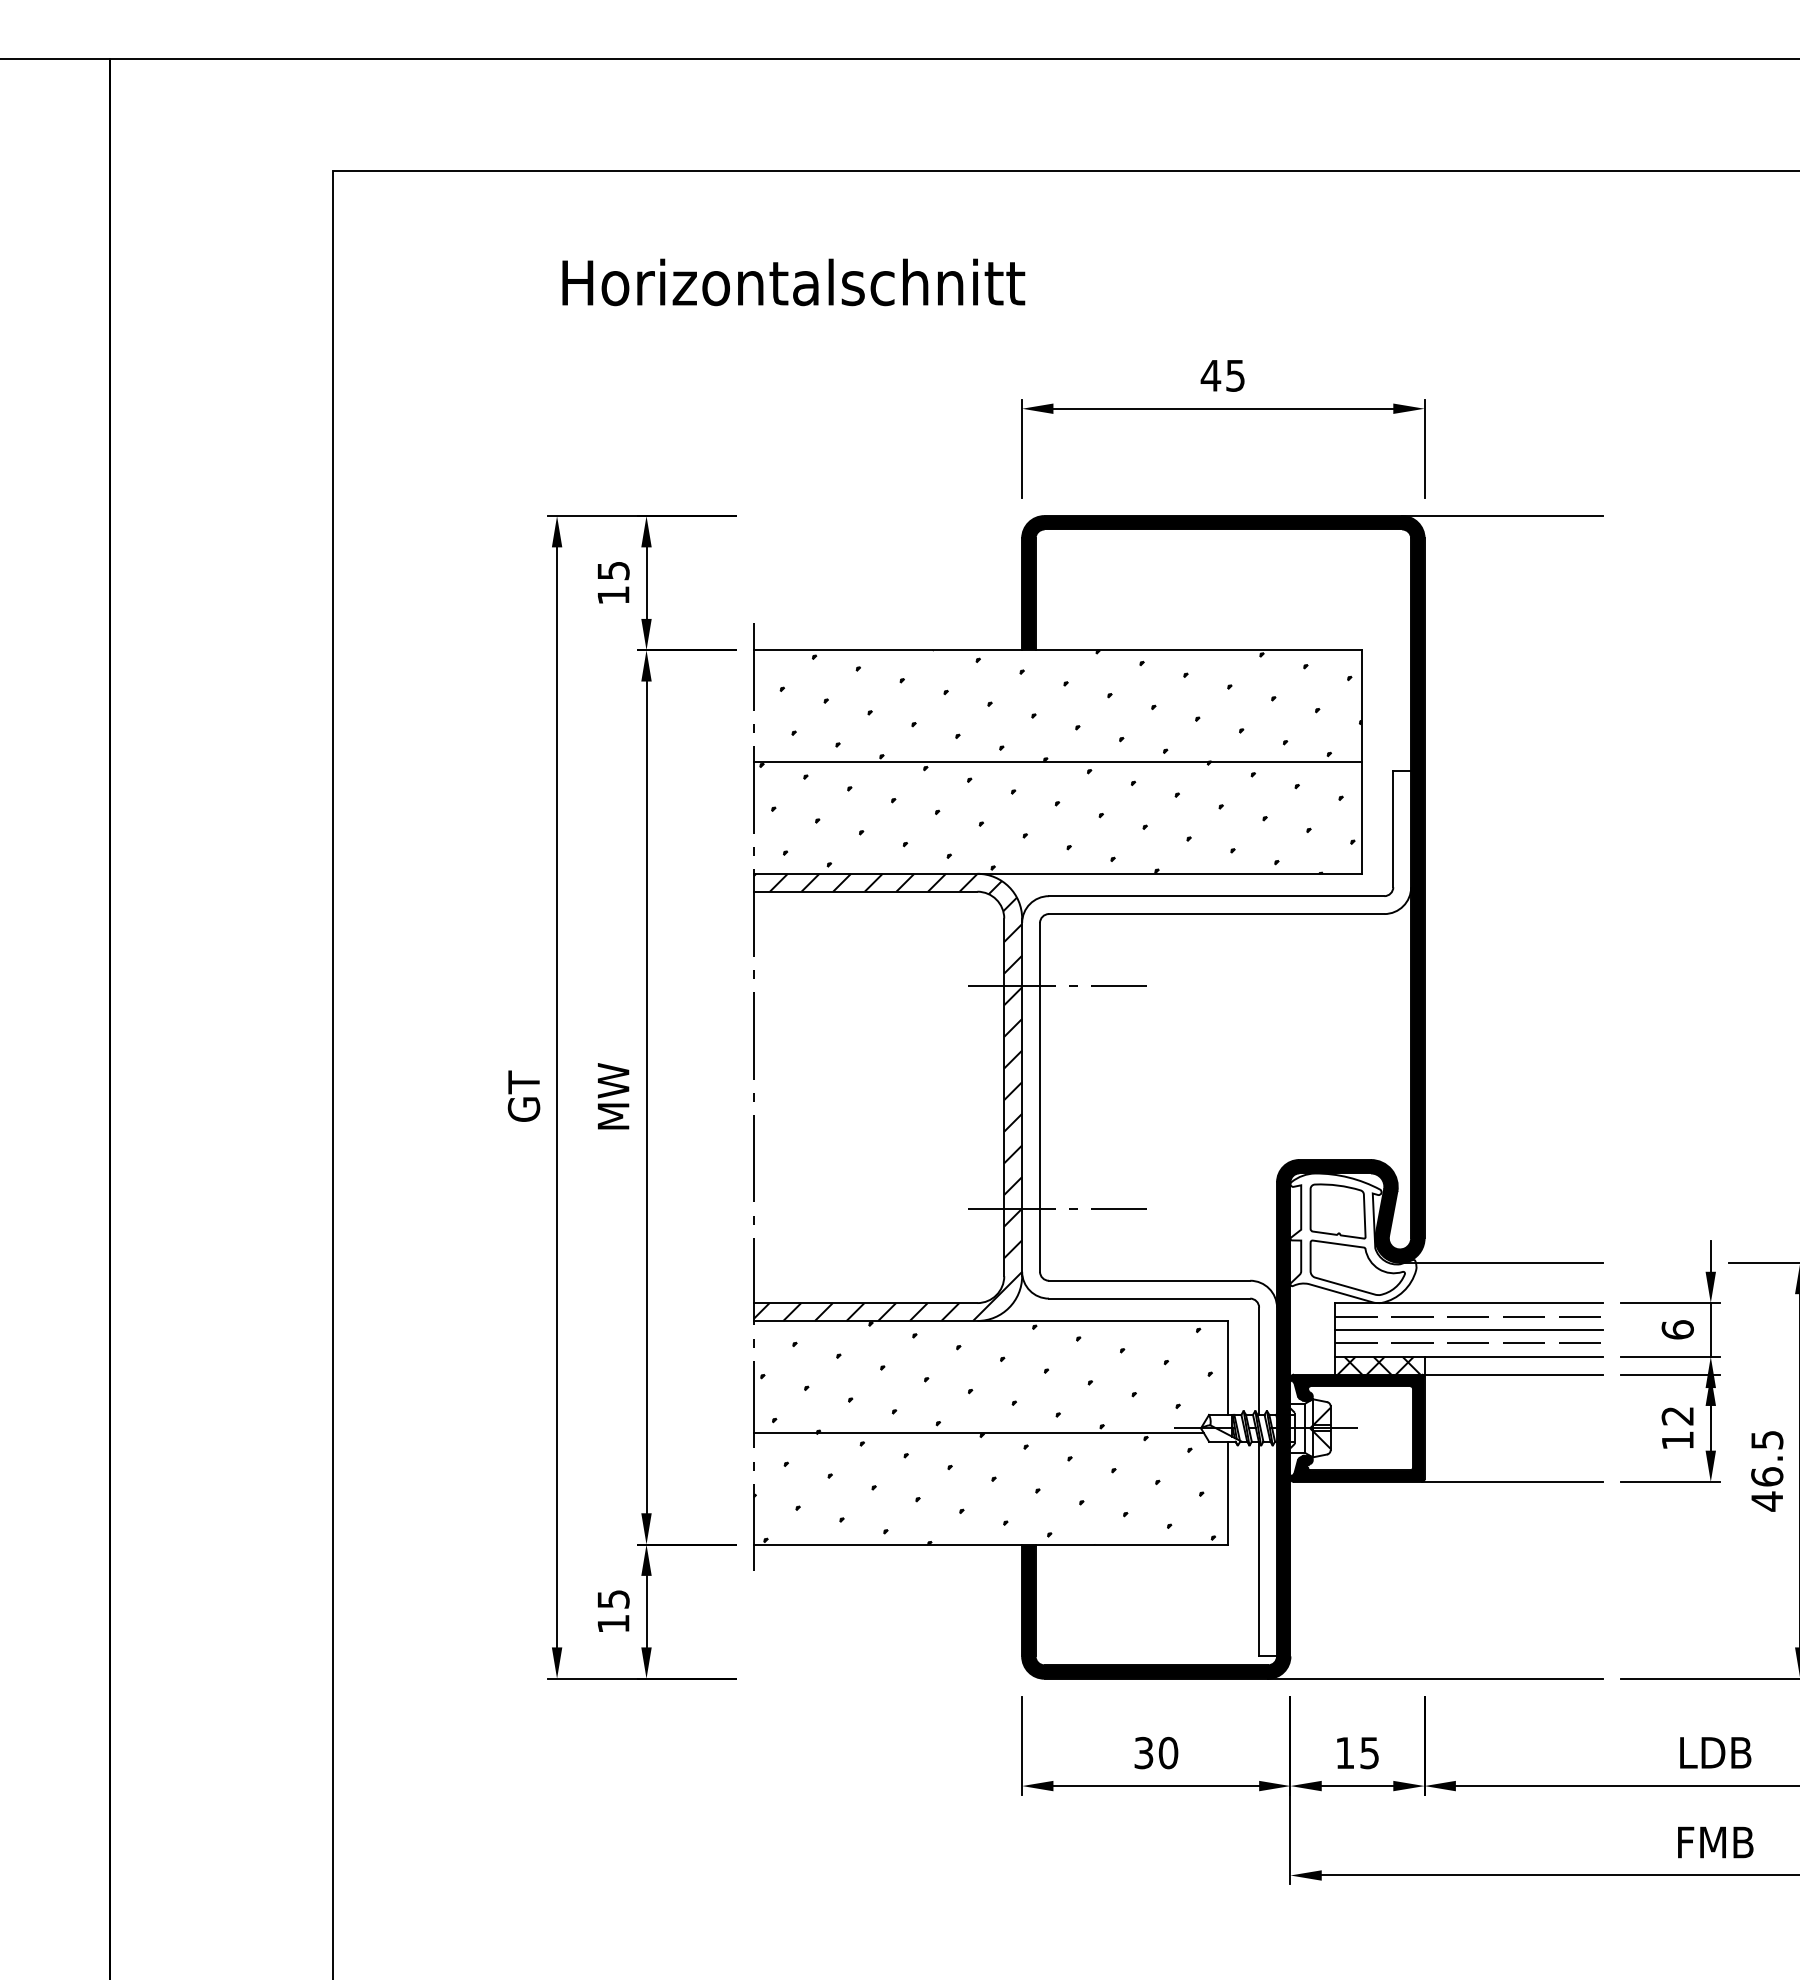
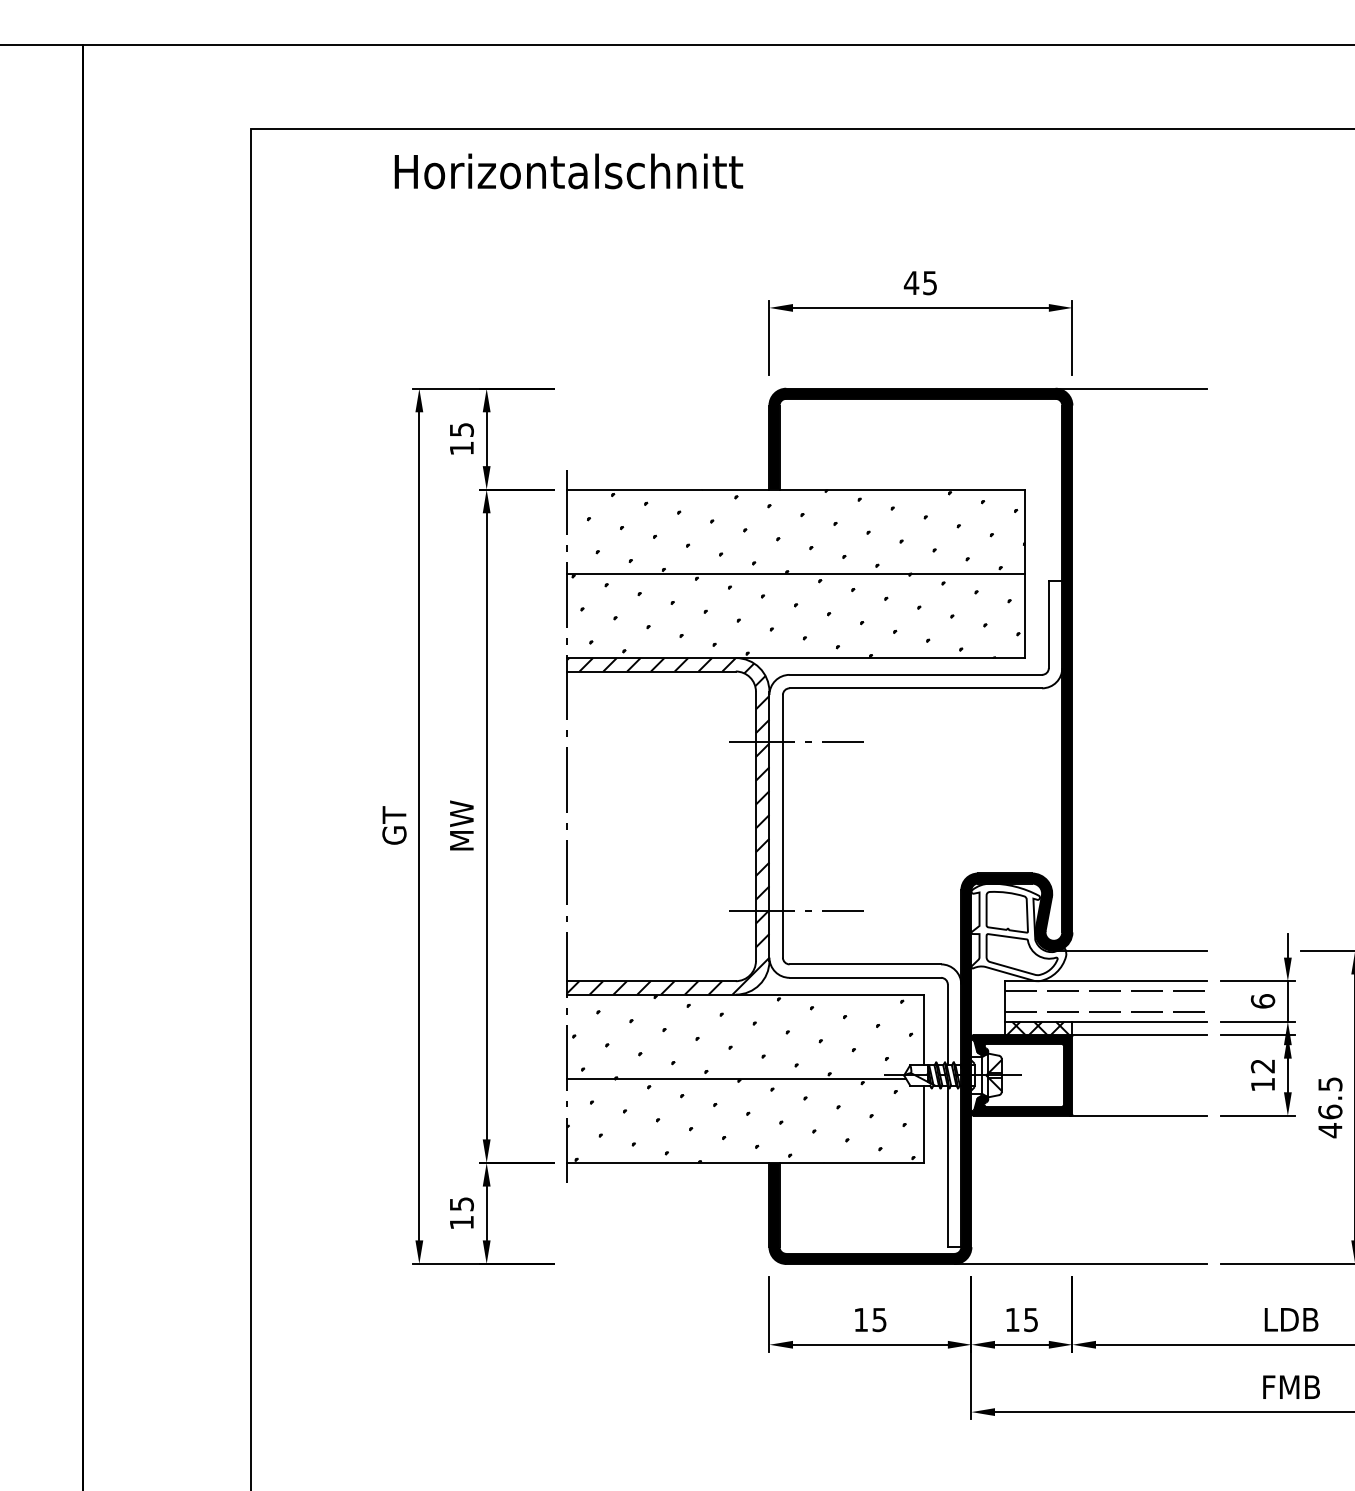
text: (793, 282) -> (568, 171), moved
line: (1469, 1329) -> (1106, 1001), removed
text: (1156, 1752) -> (870, 1319), 30 -> 15

